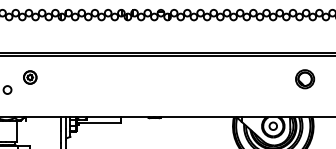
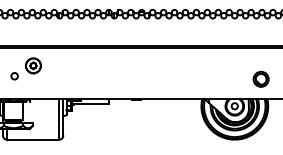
part: (30, 77) -> (33, 65), size x1.43
part: (304, 78) -> (260, 78), moved

